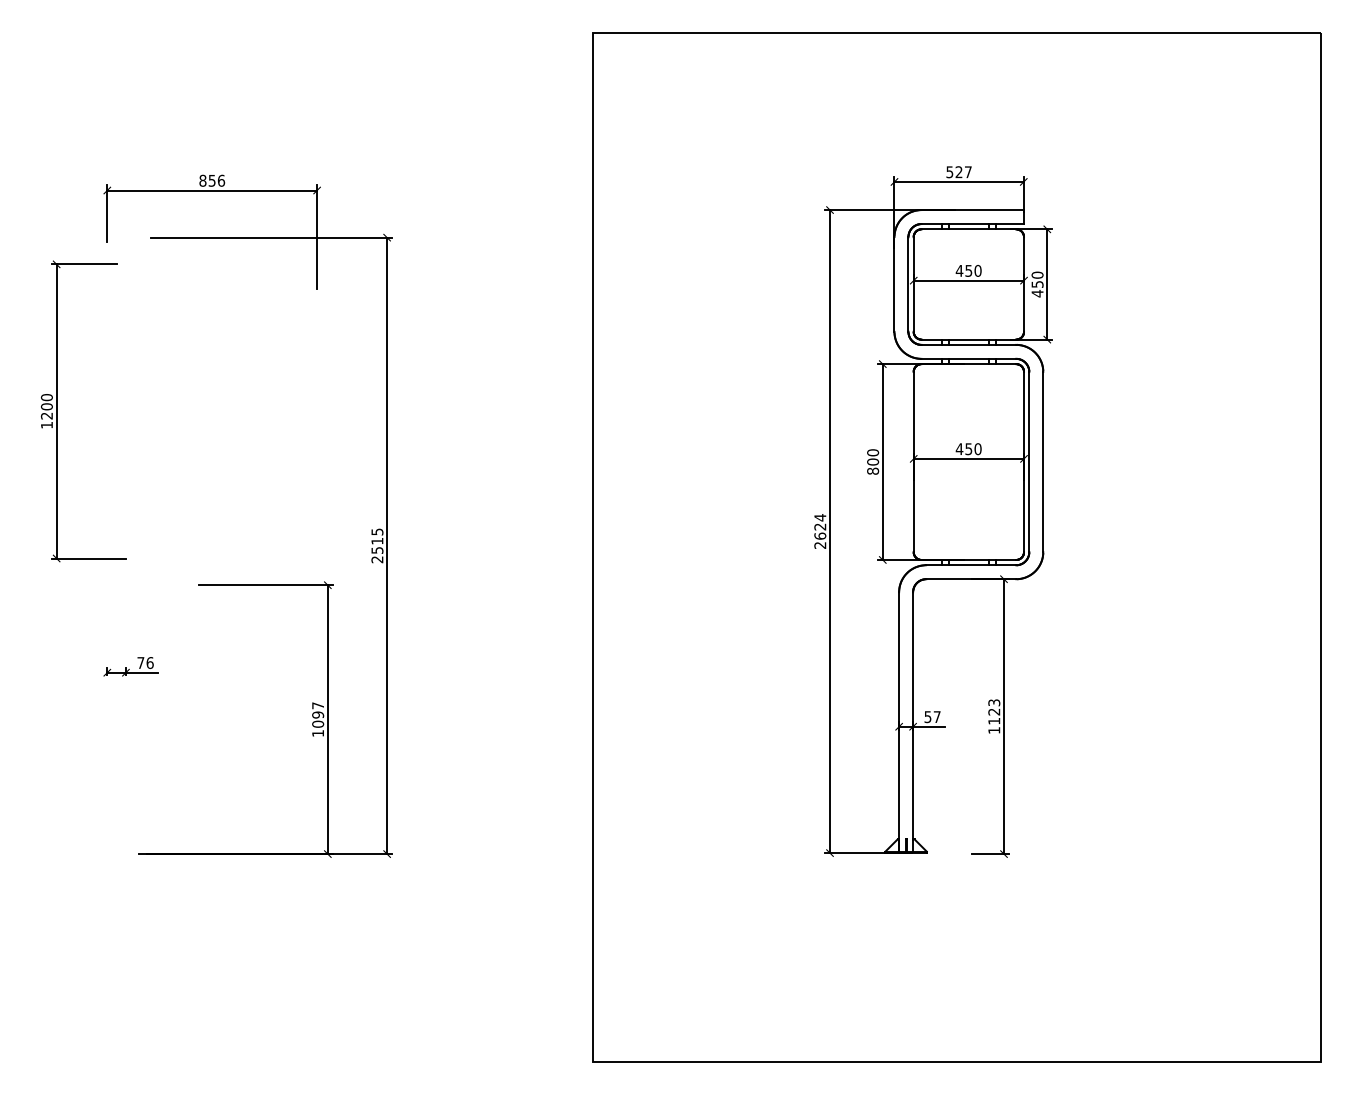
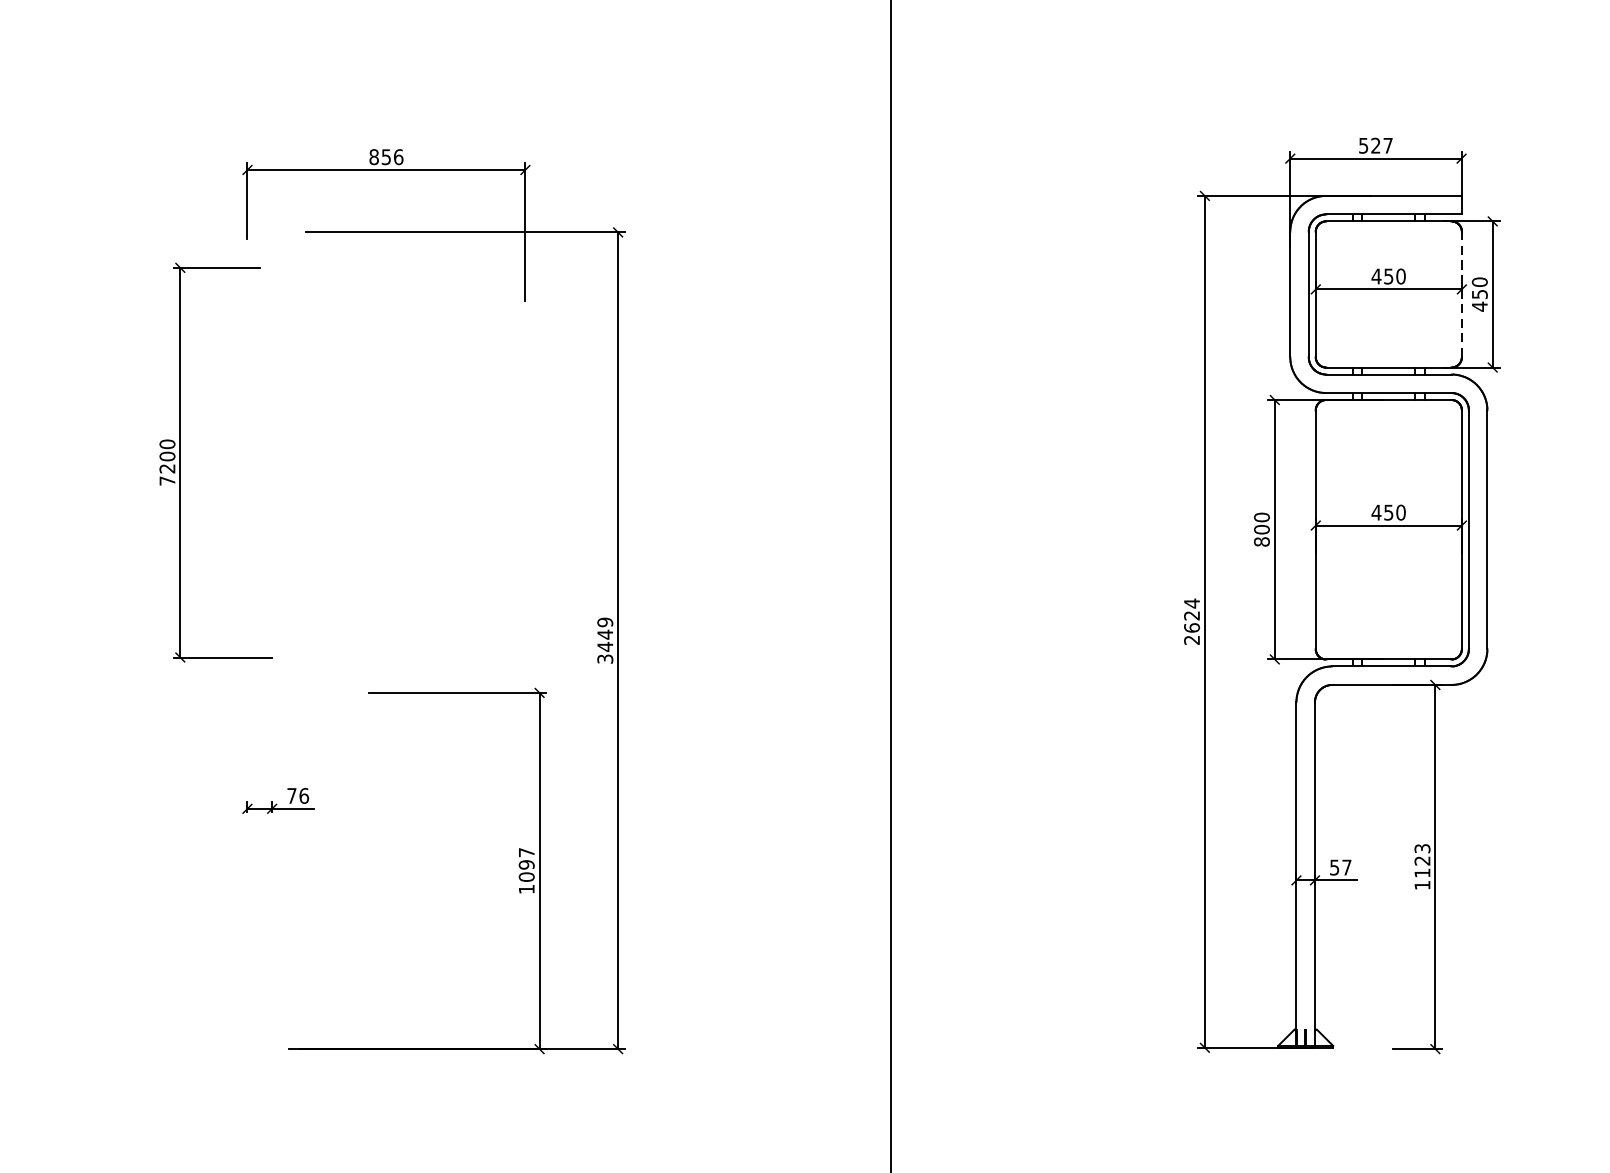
line: (1024, 283) -> (1462, 293), solid -> dashed
text: (46, 425) -> (166, 481), 1200 -> 7200
text: (377, 545) -> (605, 640), 2515 -> 3449

